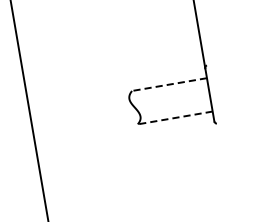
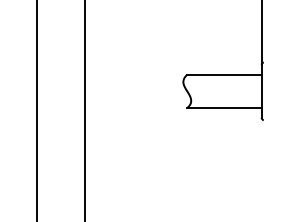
line: (168, 84) -> (223, 74), dashed -> solid
line: (174, 117) -> (223, 107), dashed -> solid

